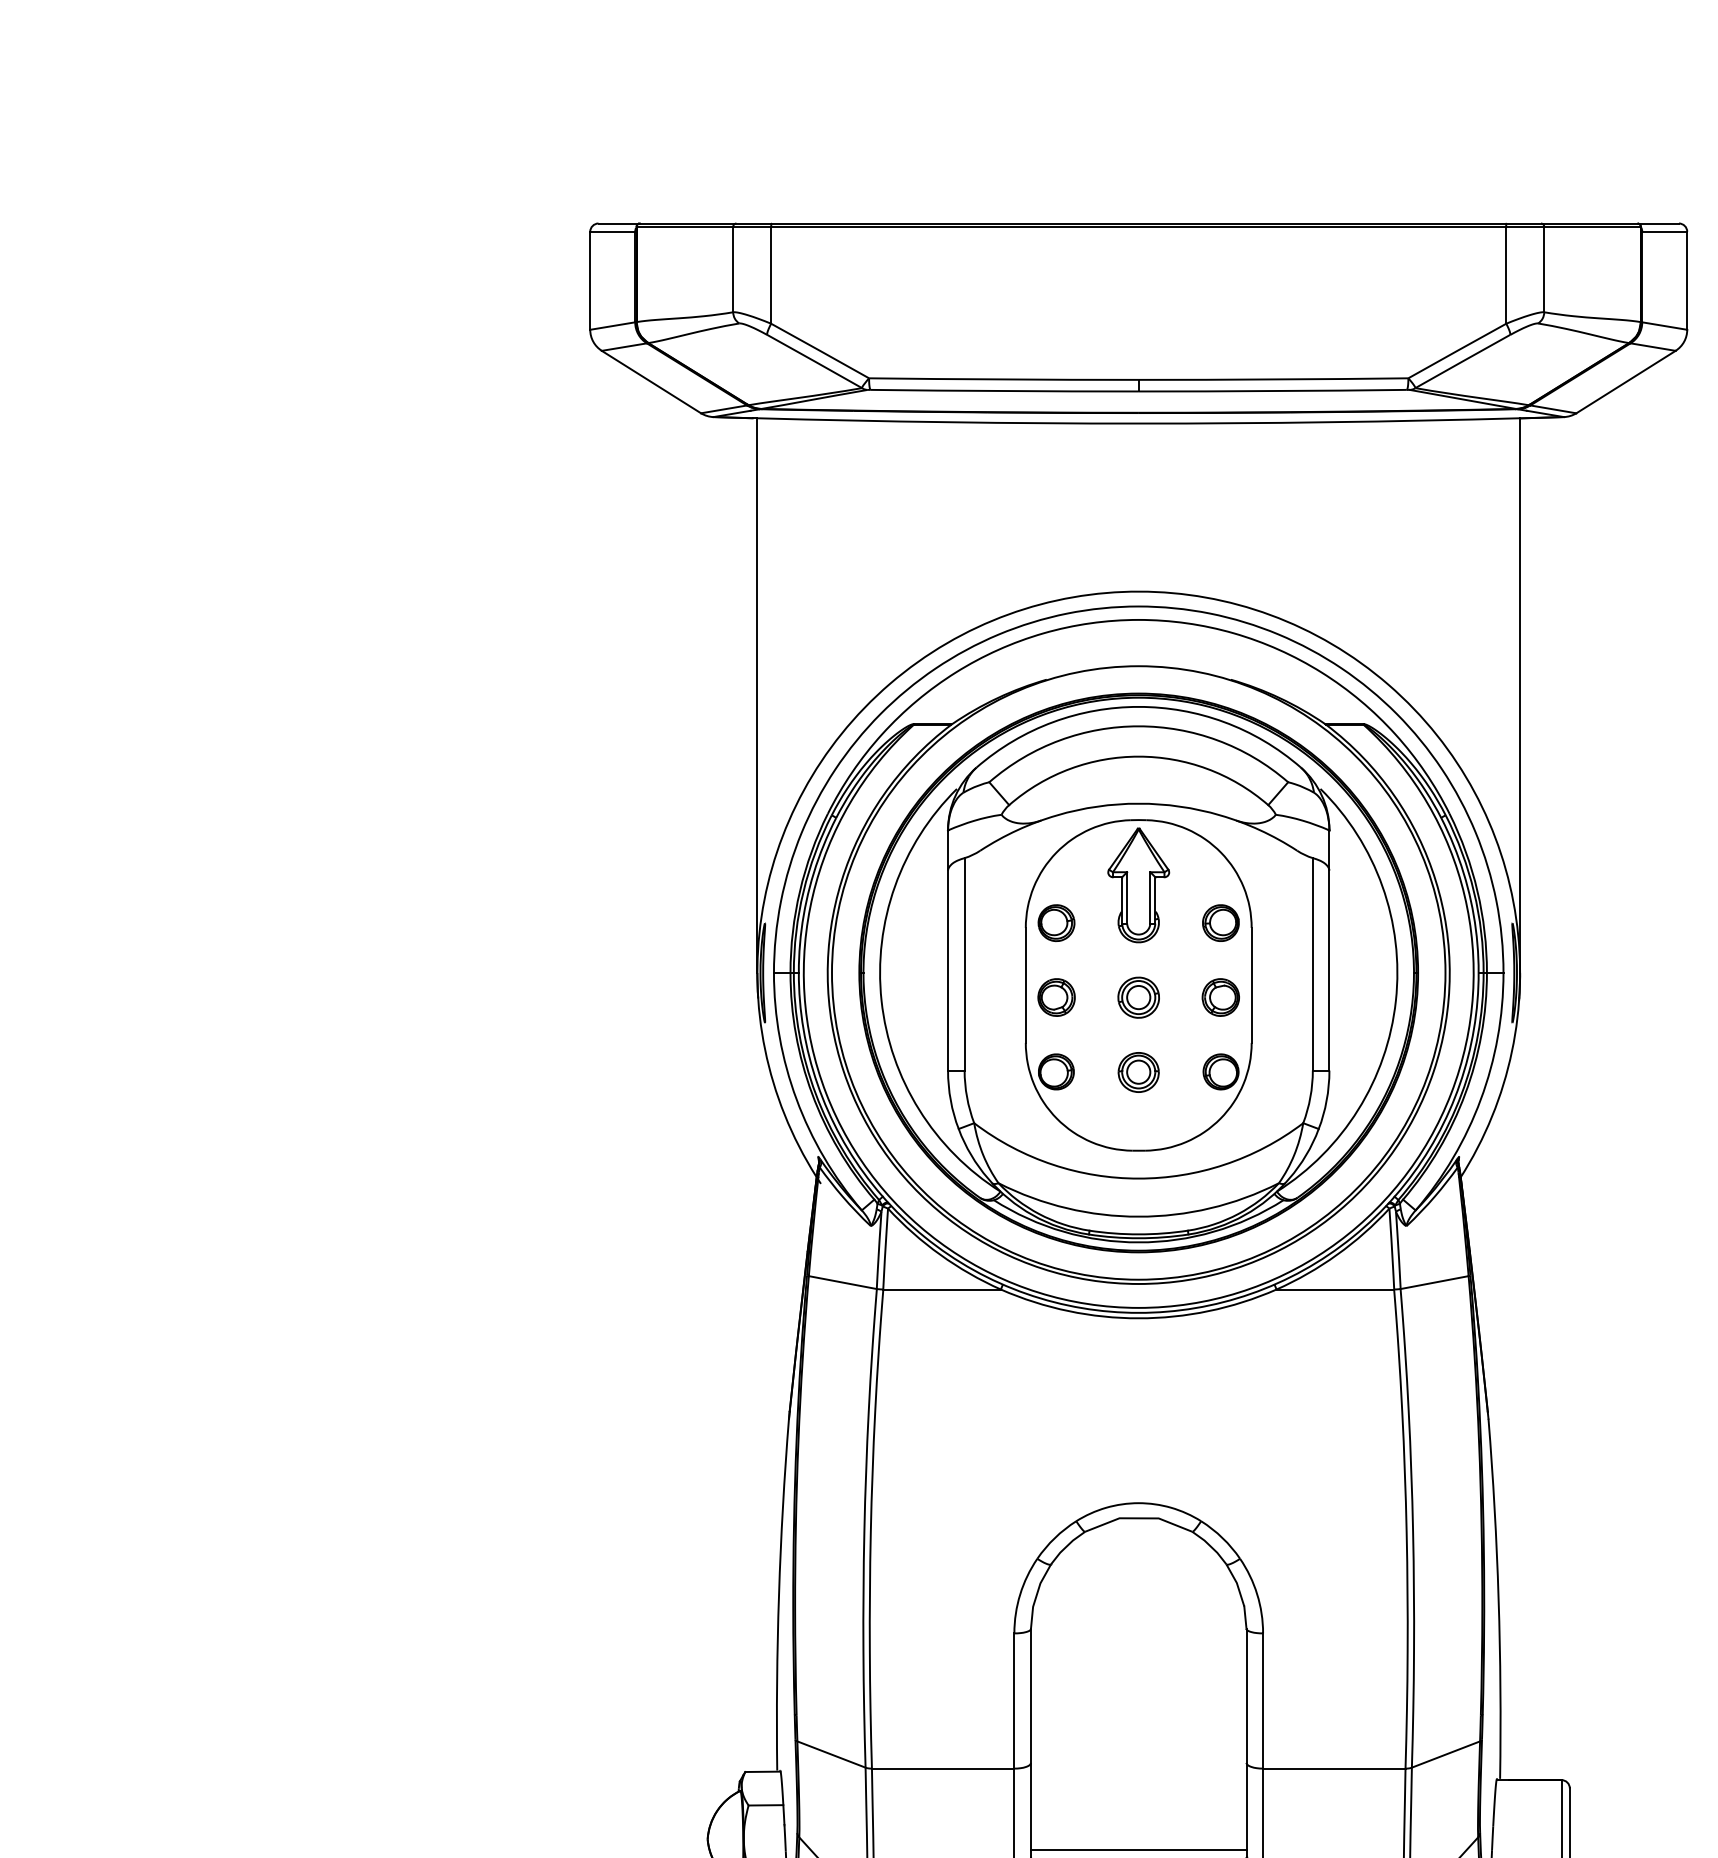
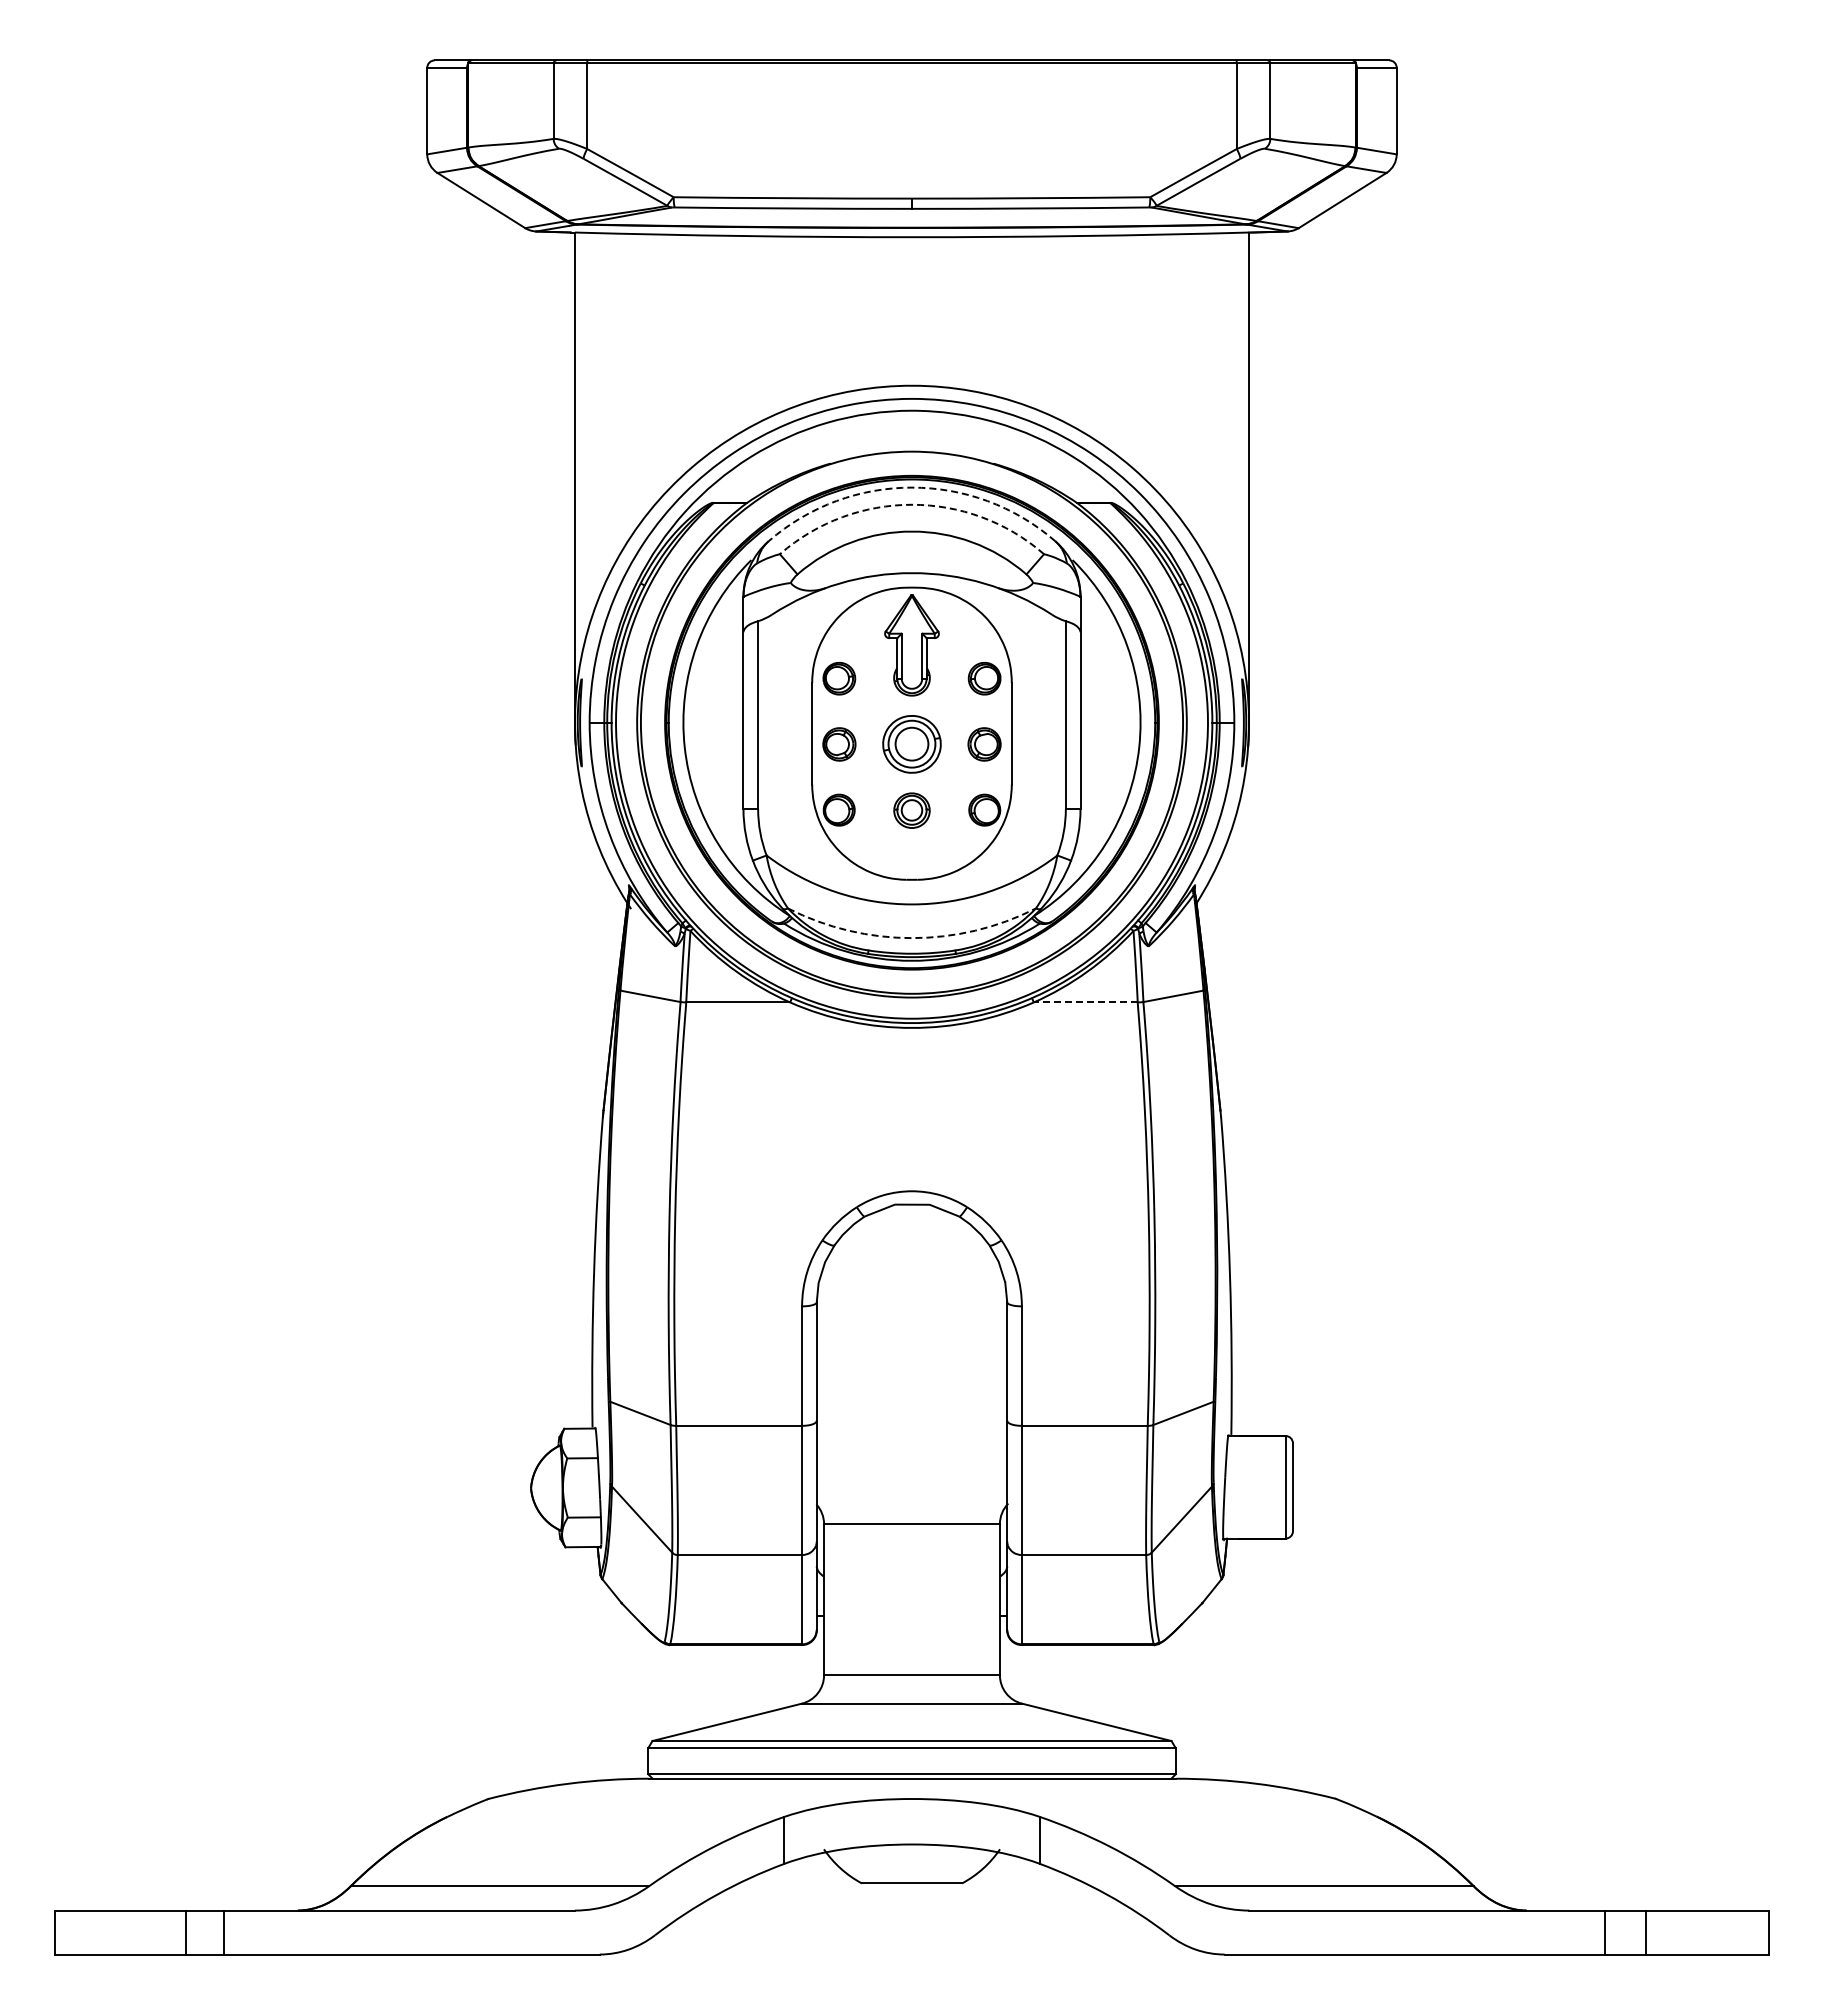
arc: (1138, 706) -> (911, 487), solid -> dashed
arc: (1138, 726) -> (911, 504), solid -> dashed
part: (1138, 997) -> (911, 744), size x1.6
arc: (1138, 1217) -> (911, 938), solid -> dashed
line: (1335, 1289) -> (1085, 1002), solid -> dashed
line: (1138, 1849) -> (911, 1497), removed

